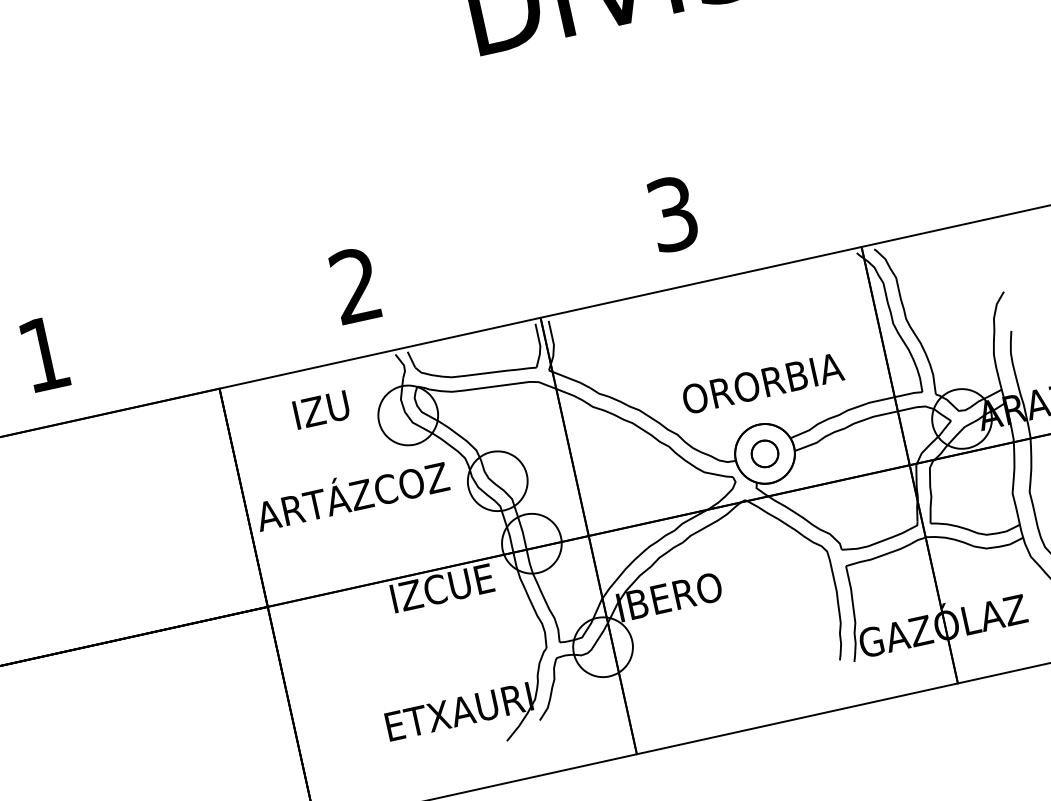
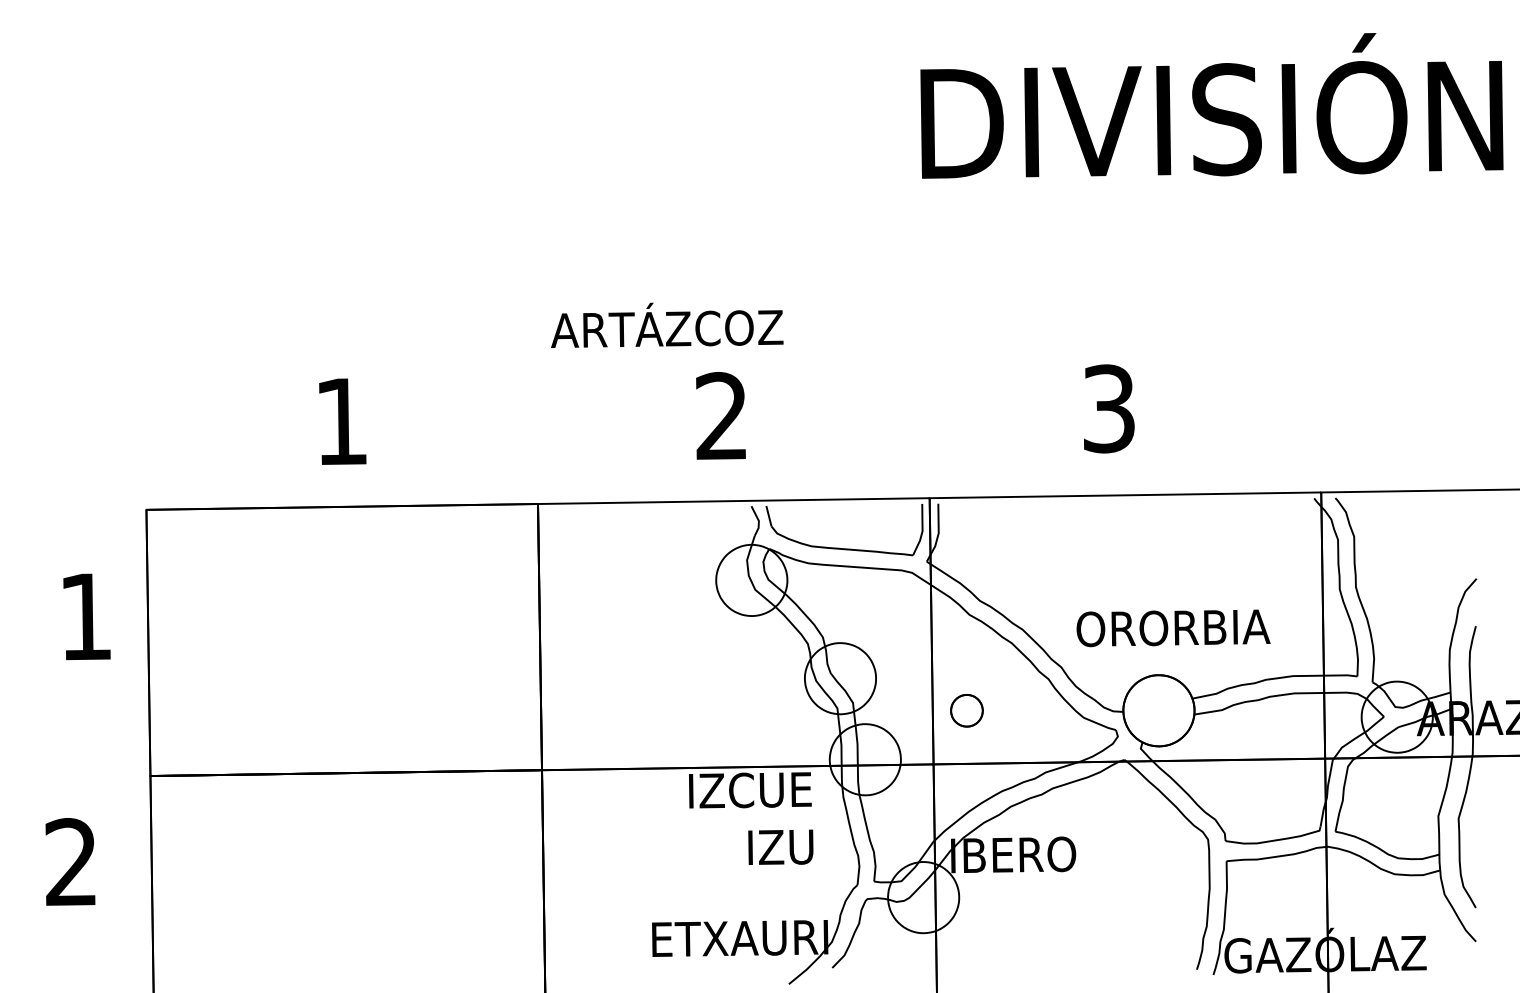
text: (321, 409) -> (780, 846), moved
part: (764, 453) -> (966, 710), moved
text: (351, 493) -> (667, 324), moved

